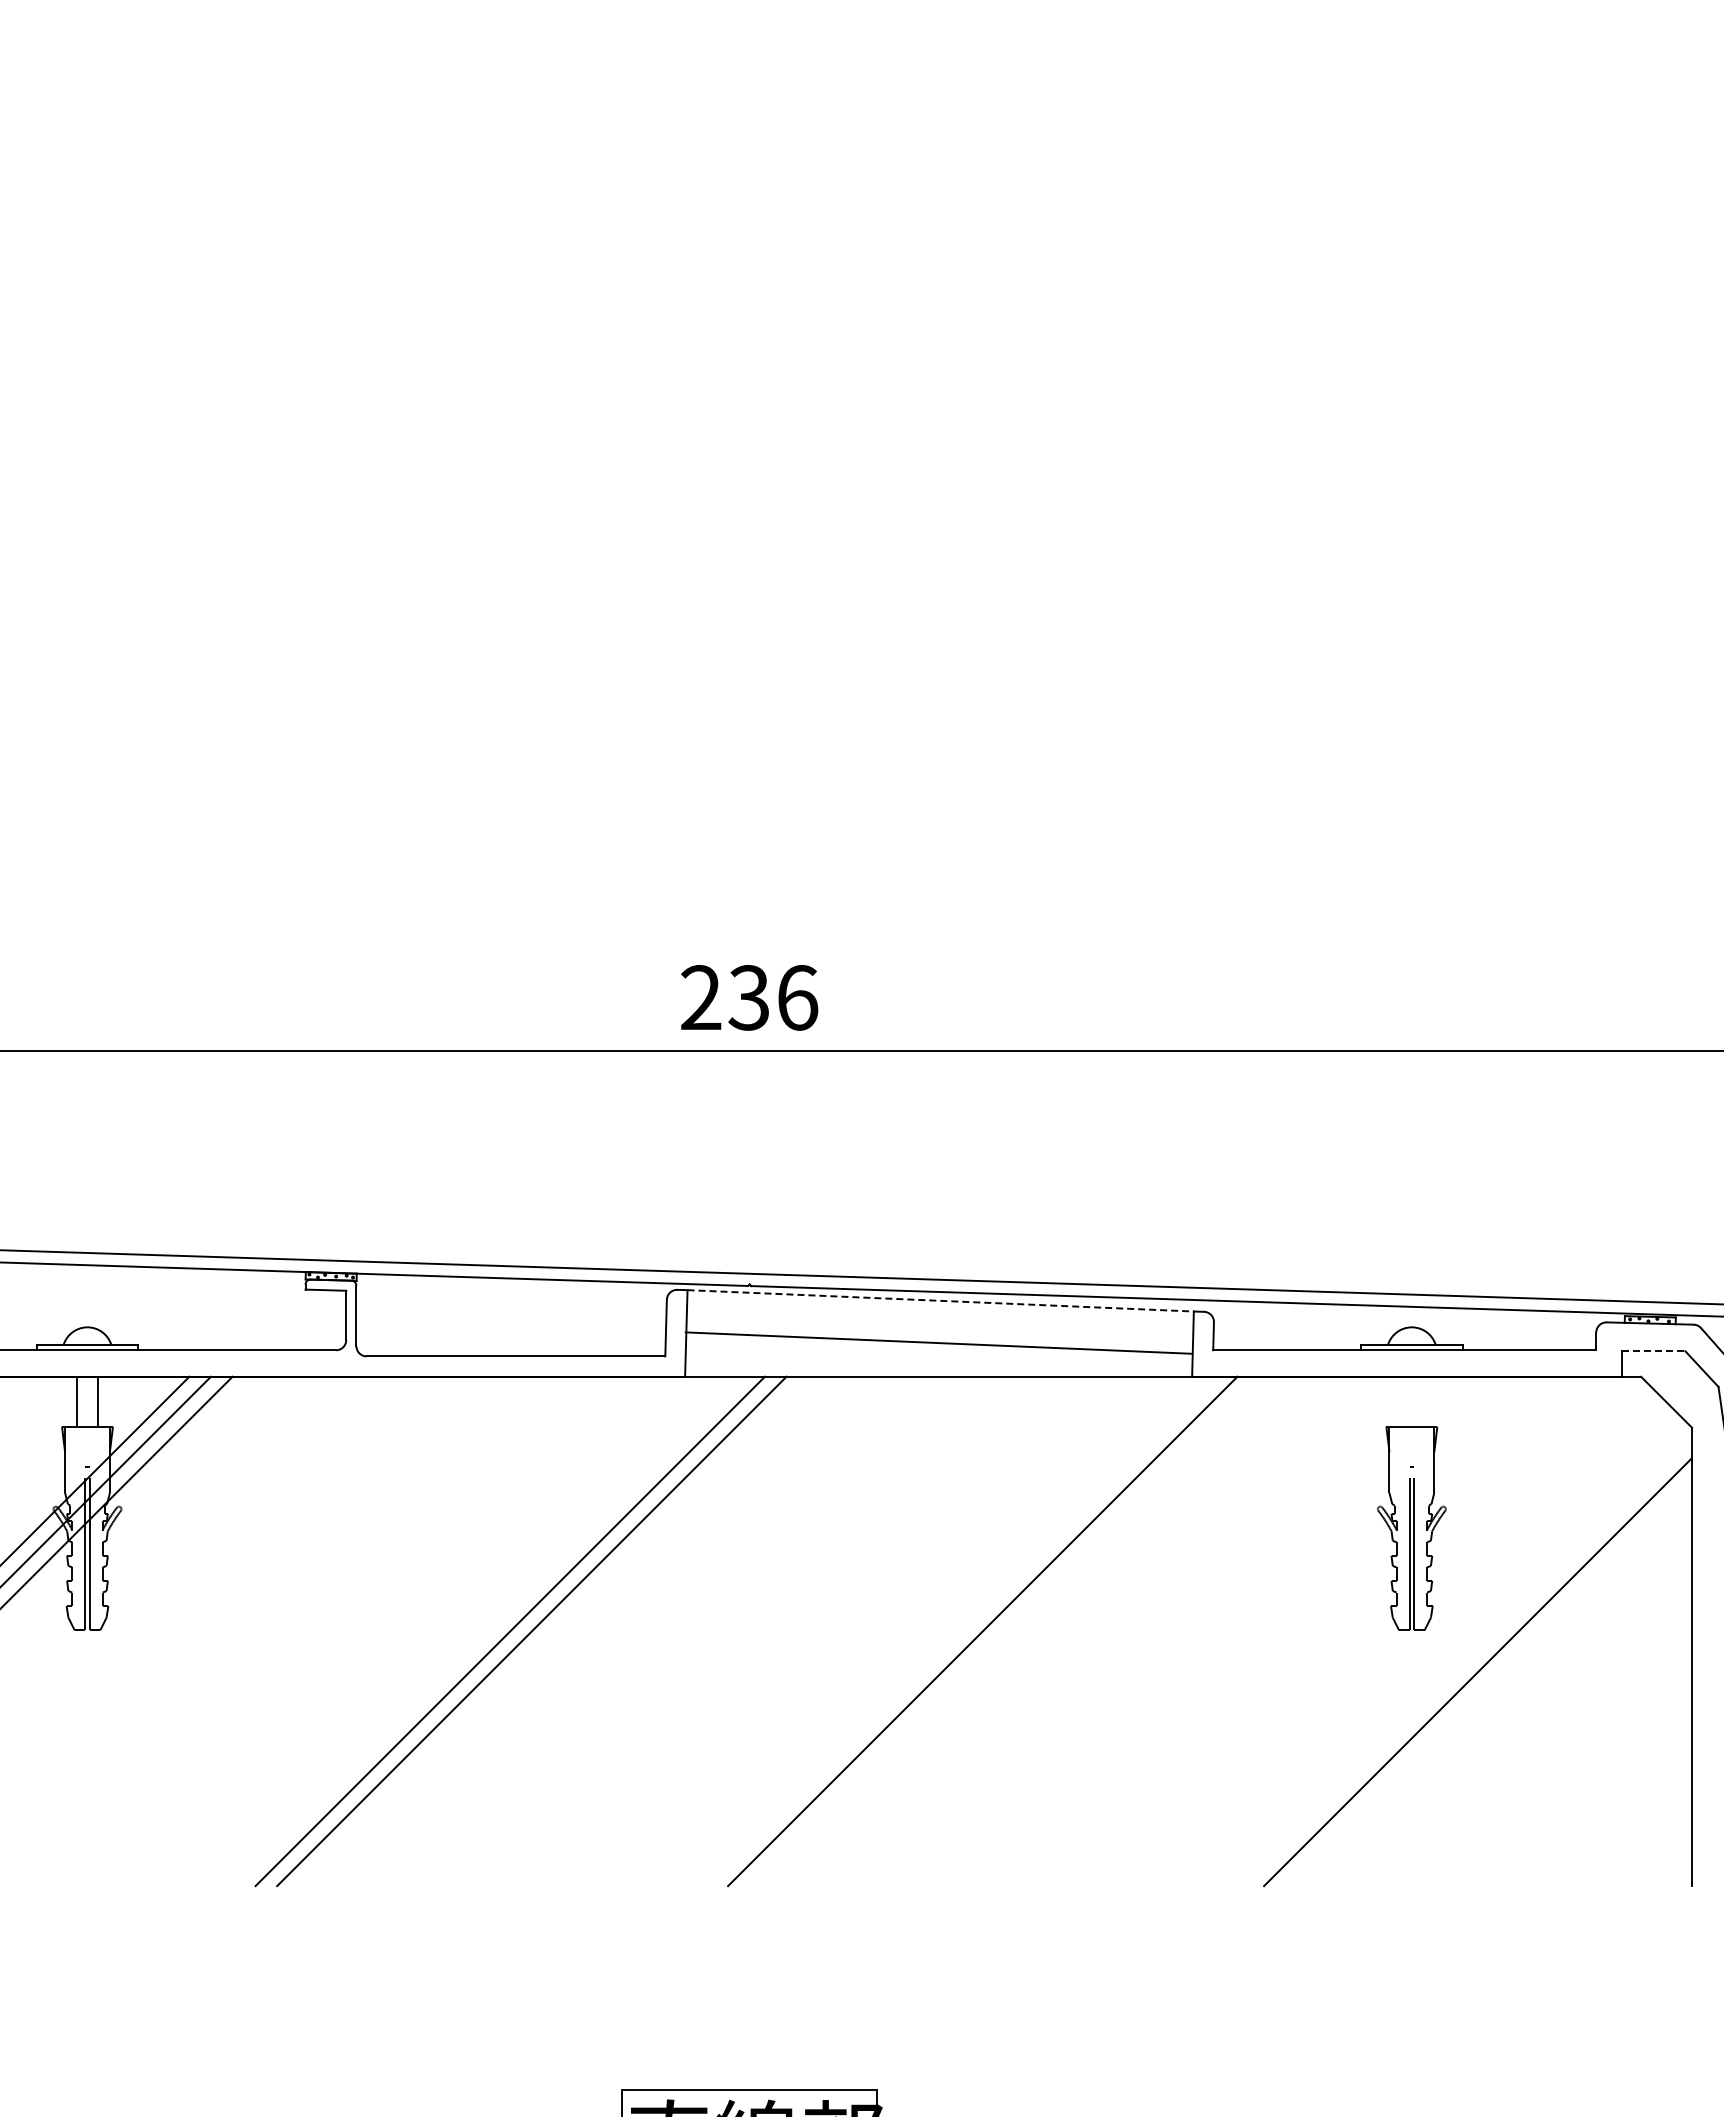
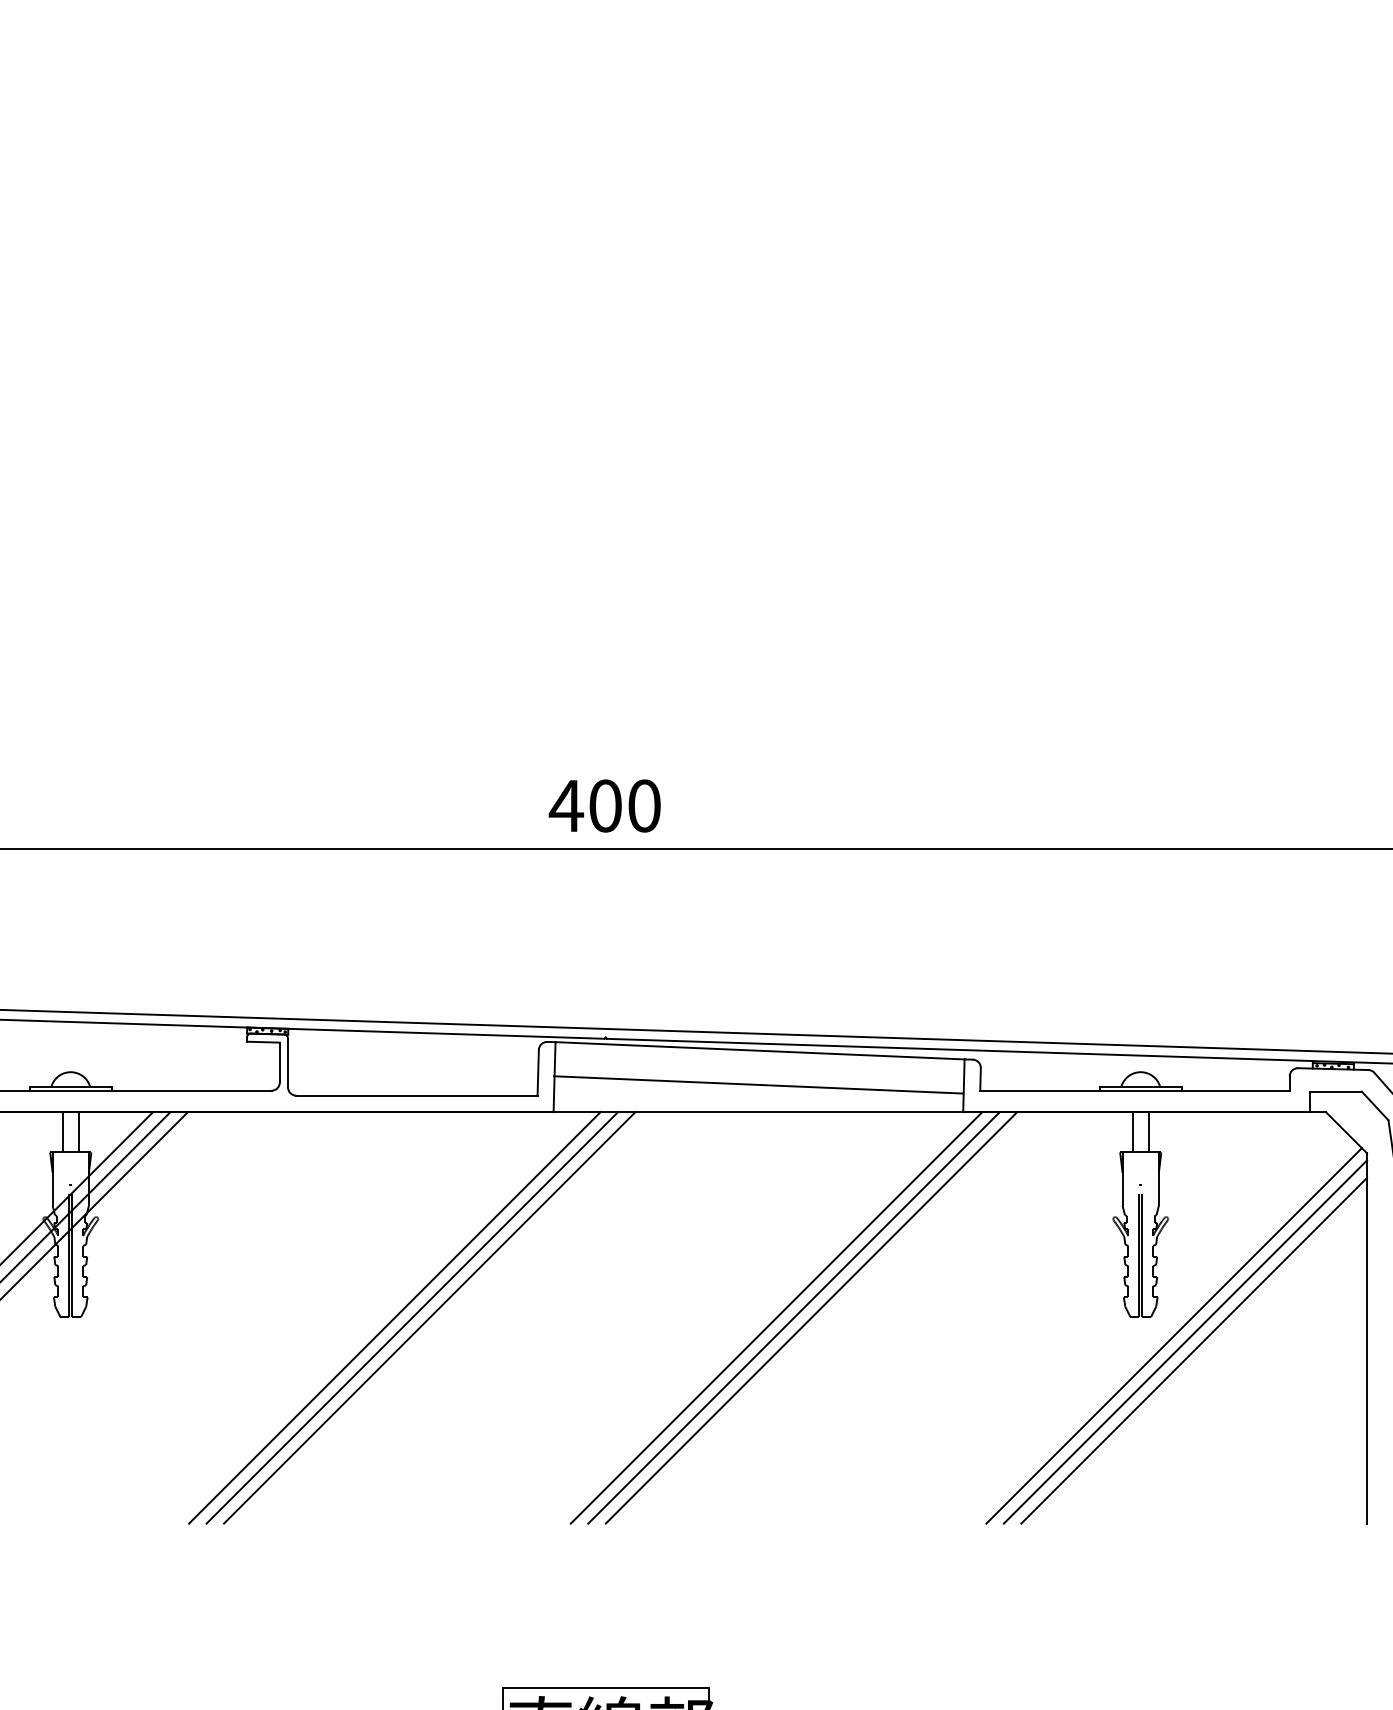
text: (748, 997) -> (604, 805), 236 -> 400
line: (941, 1300) -> (760, 1050), dashed -> solid
line: (1653, 1351) -> (1335, 1091), dashed -> solid
line: (1401, 1401) -> (1132, 1132), added
line: (1422, 1401) -> (1149, 1132), added
line: (488, 1631) -> (394, 1317), added
line: (960, 1631) -> (776, 1317), added
line: (1004, 1631) -> (811, 1317), added
line: (1452, 1653) -> (1173, 1335), added
line: (1466, 1661) -> (1184, 1342), added

